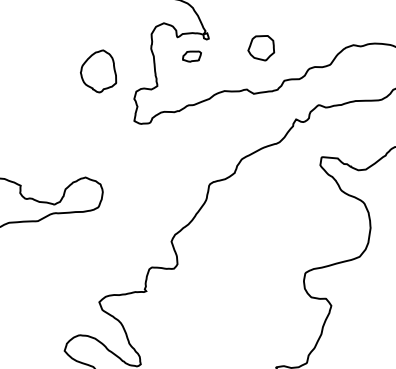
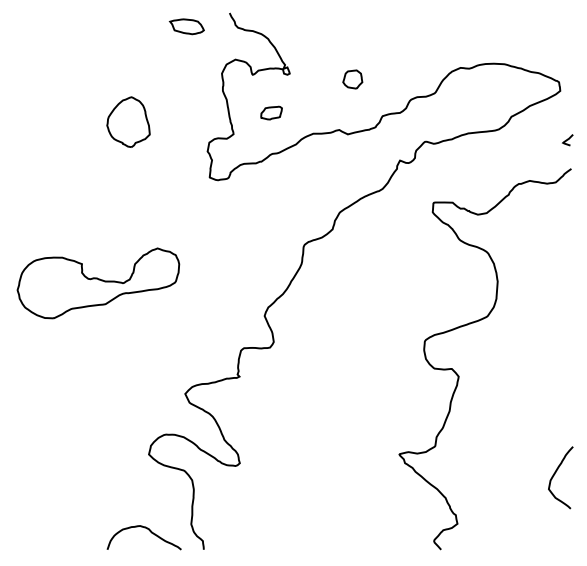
part: (261, 47) -> (352, 79), size x0.62
part: (191, 55) -> (271, 112), moved
part: (99, 70) -> (128, 121), moved

